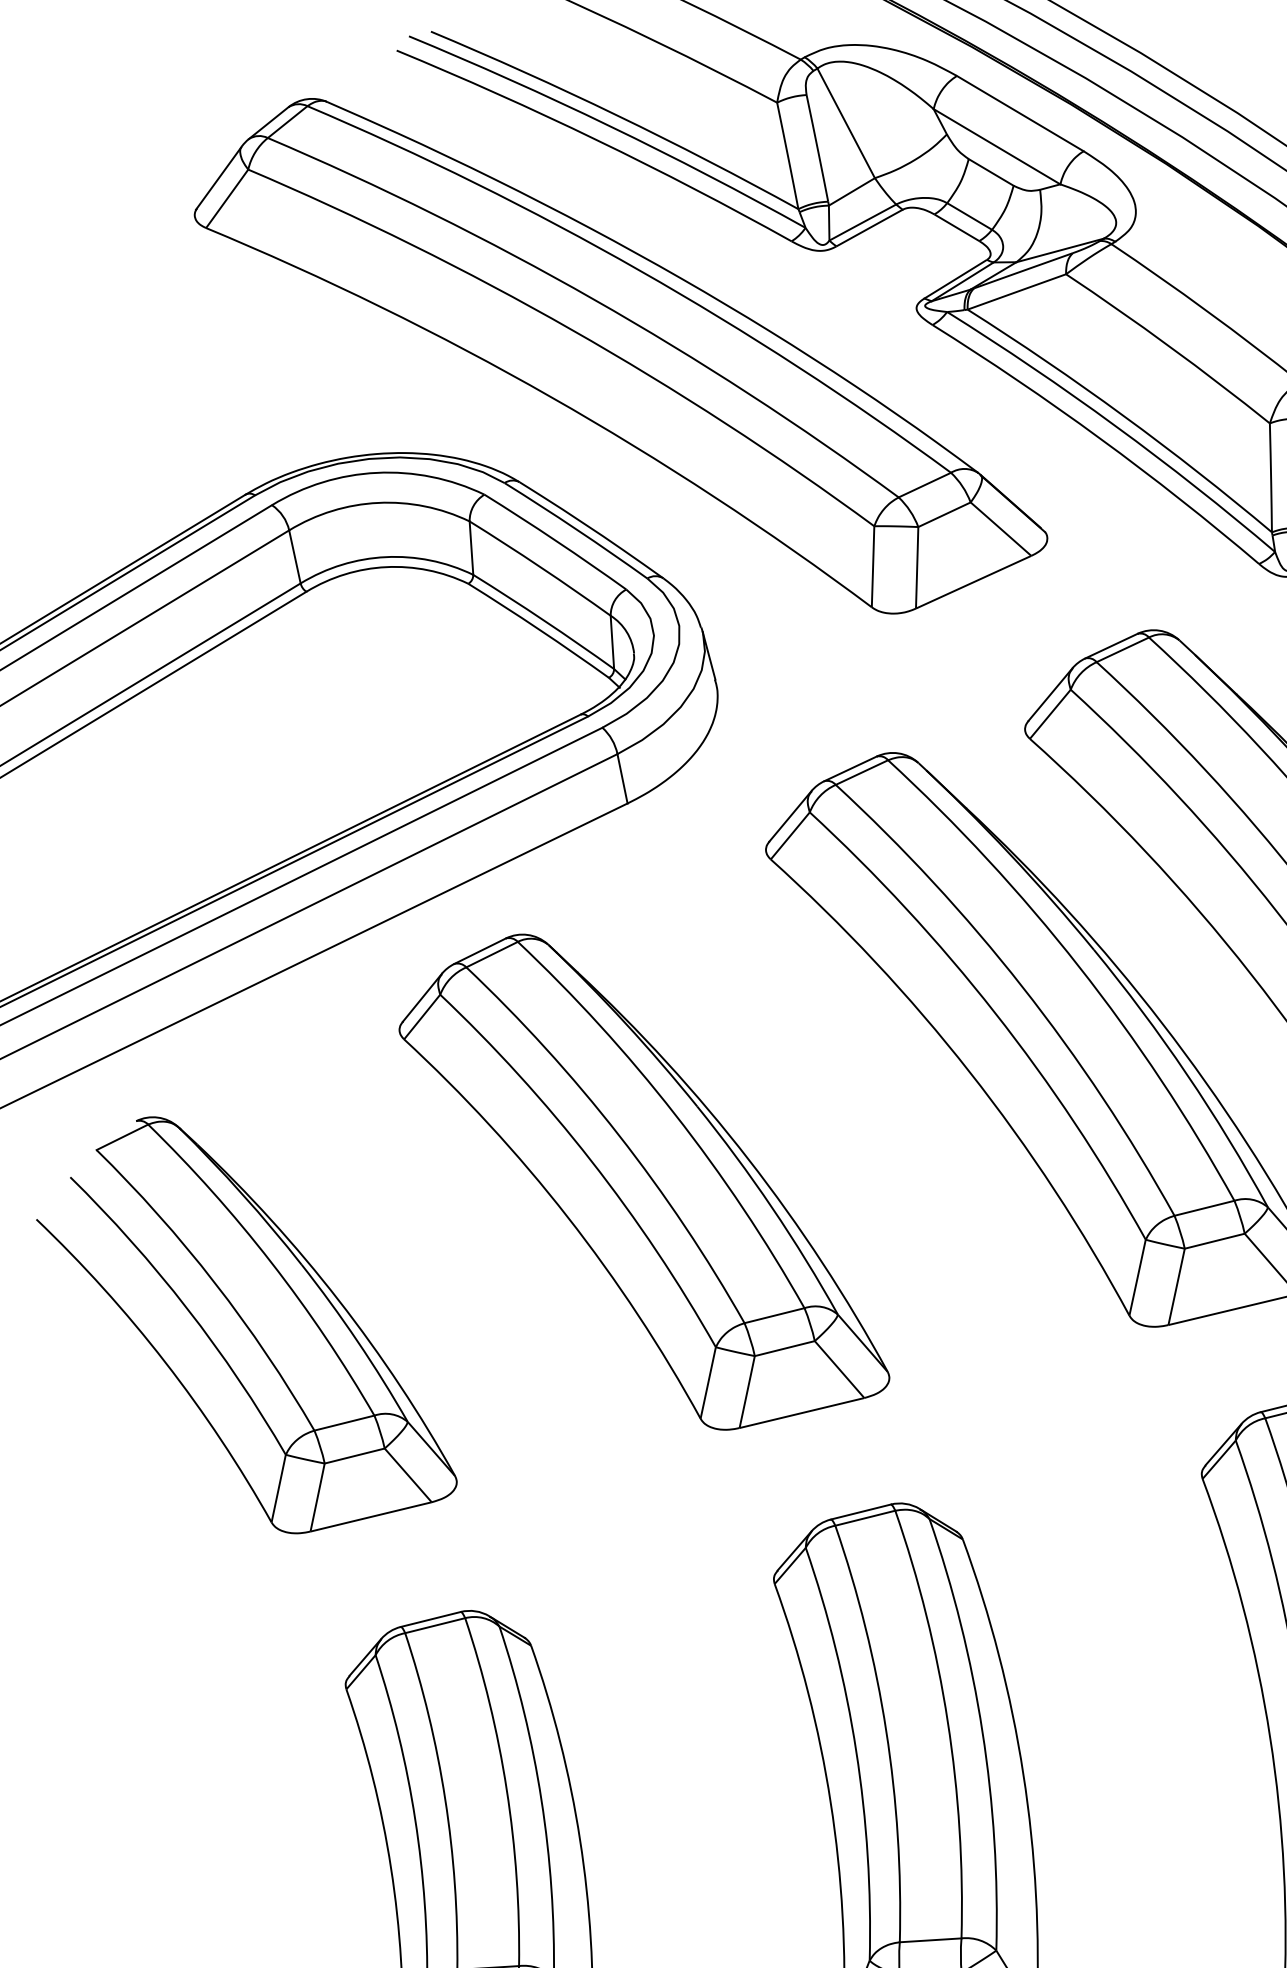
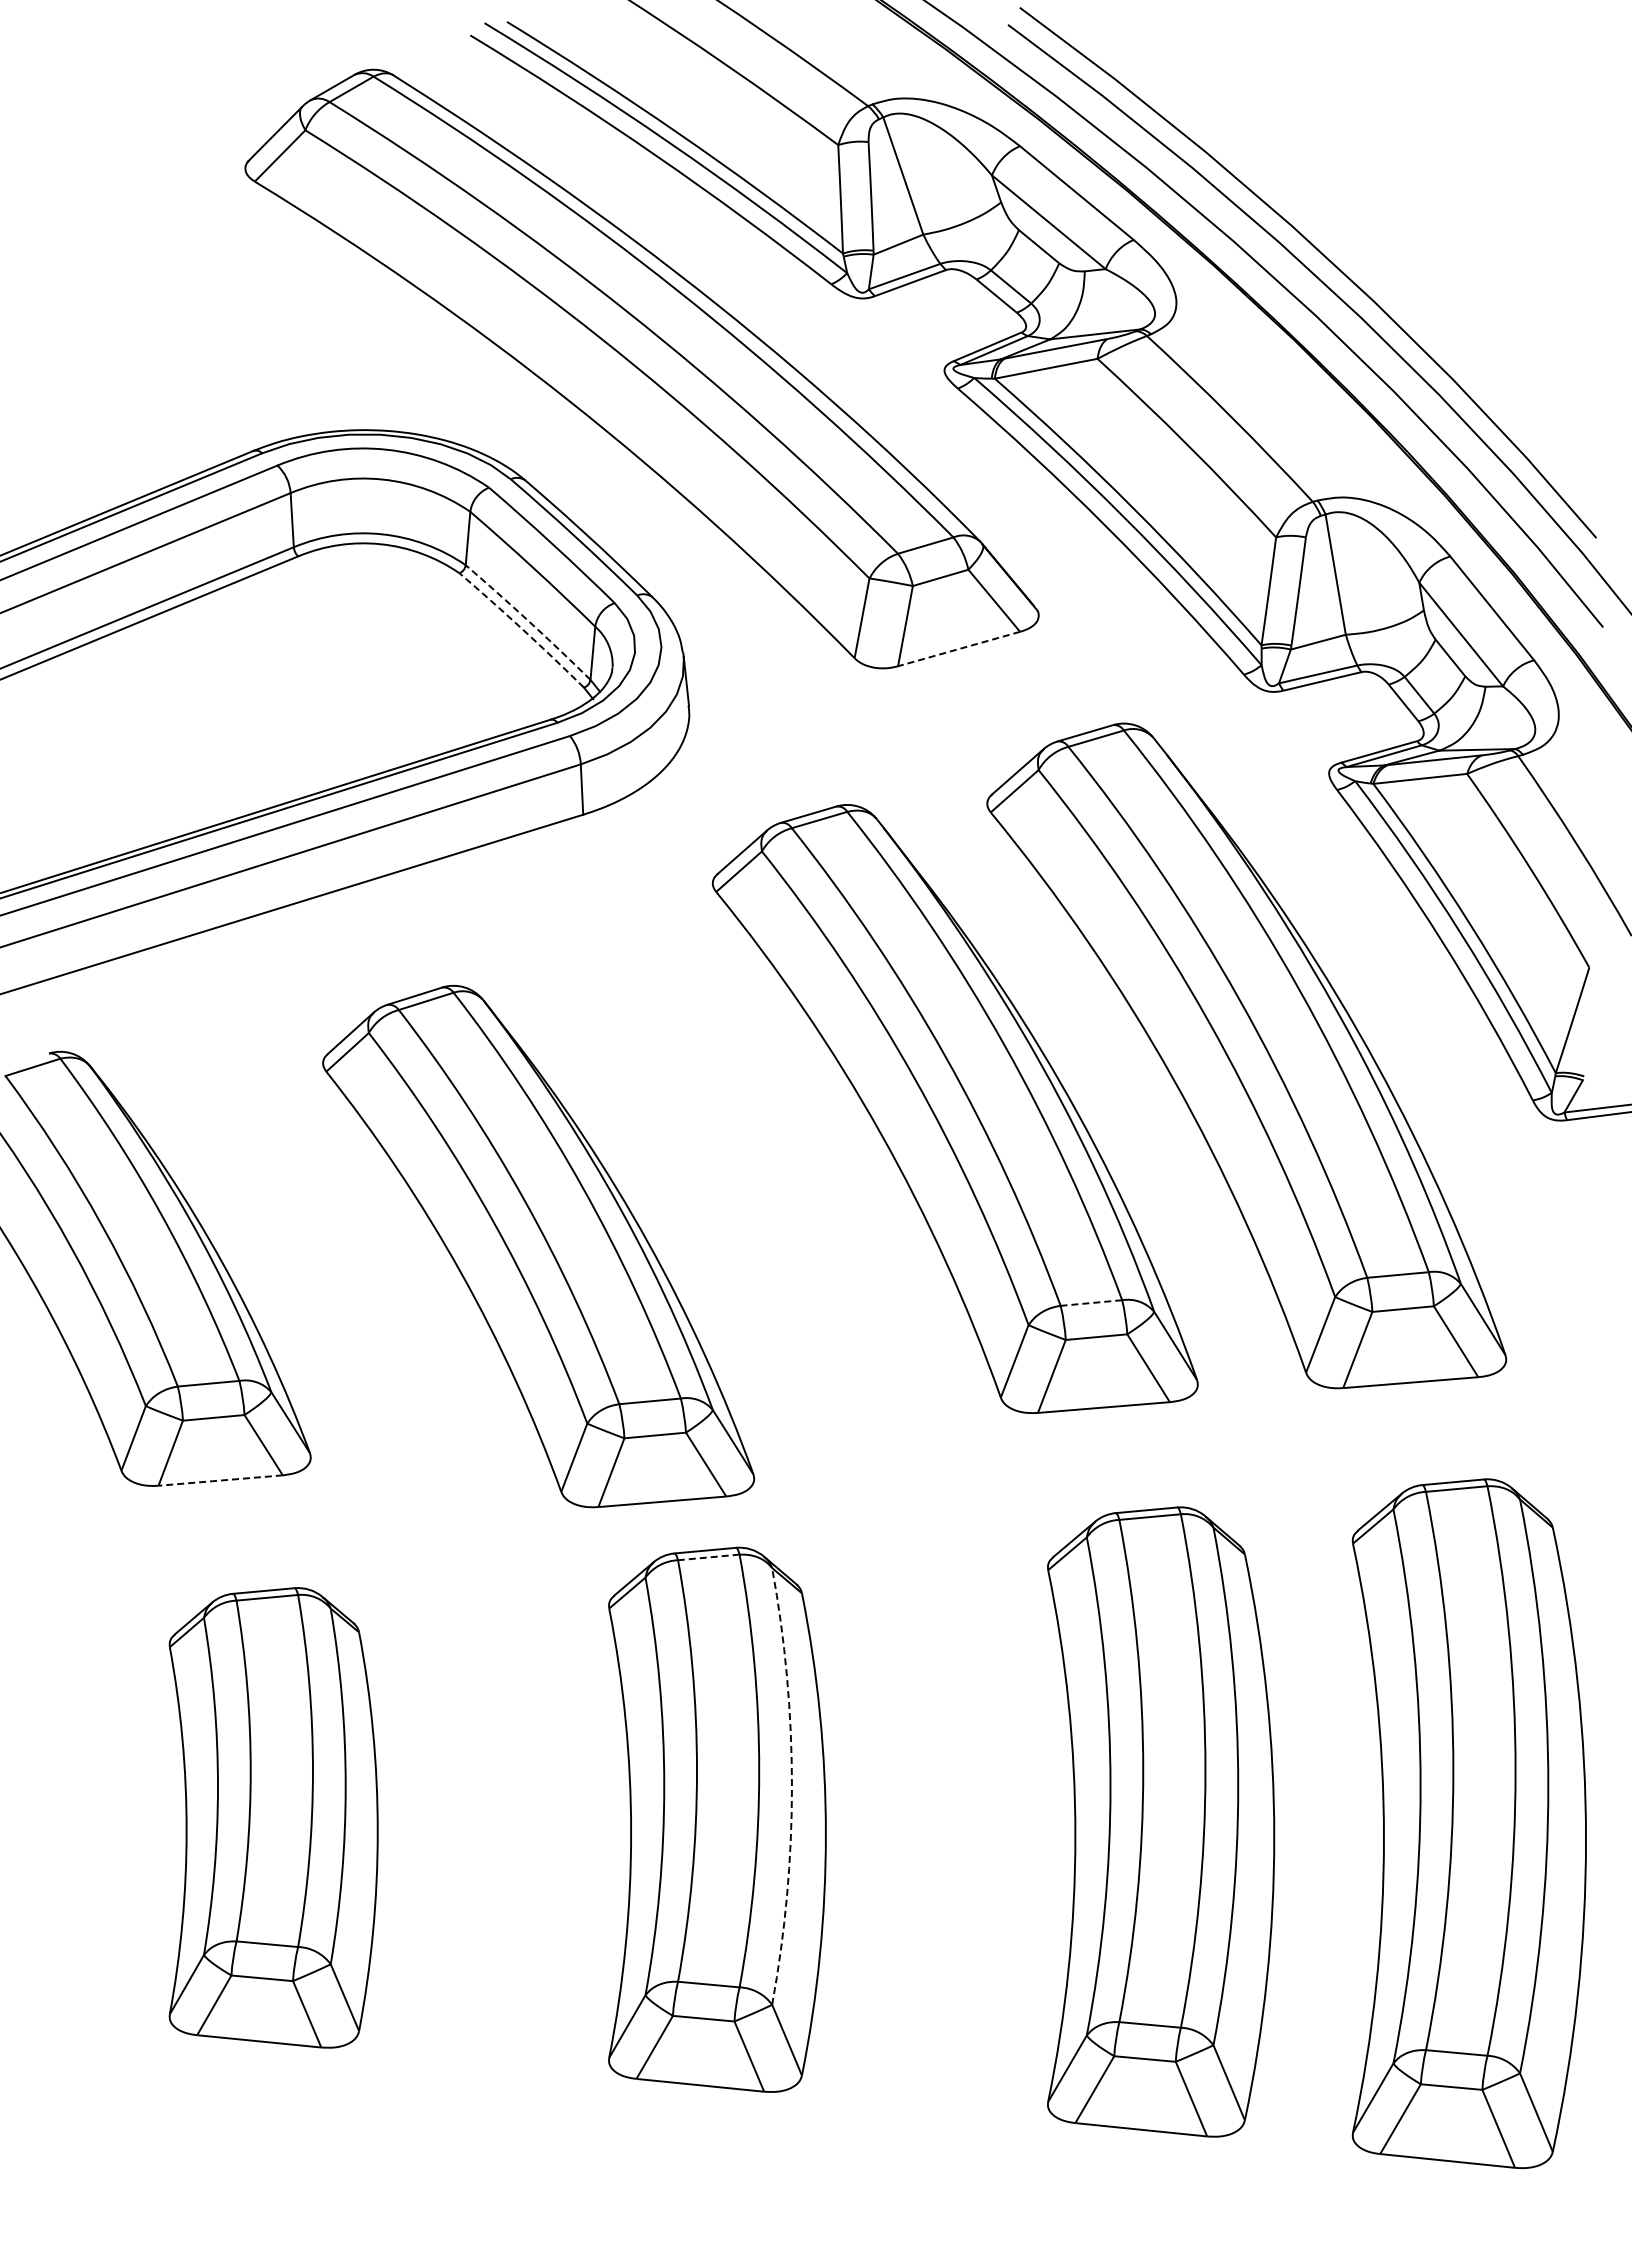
line: (972, 582) -> (957, 649), solid -> dashed
arc: (544, 620) -> (529, 621), solid -> dashed
arc: (539, 629) -> (522, 629), solid -> dashed
part: (640, 1179) -> (538, 1246), moved
line: (1204, 1208) -> (1091, 1303), solid -> dashed
line: (370, 1516) -> (220, 1480), solid -> dashed
line: (864, 1518) -> (708, 1557), solid -> dashed
arc: (982, 1731) -> (791, 1786), solid -> dashed

